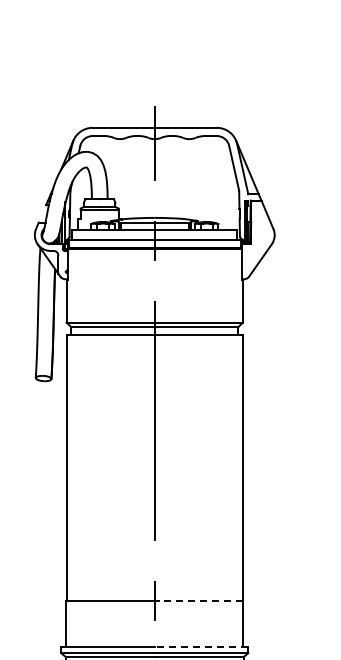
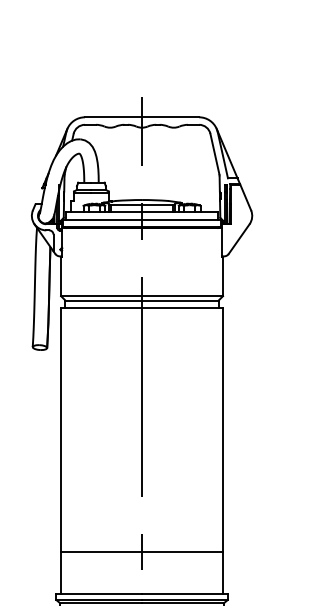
line: (198, 601) -> (182, 552), dashed -> solid
line: (200, 647) -> (184, 594), dashed -> solid

